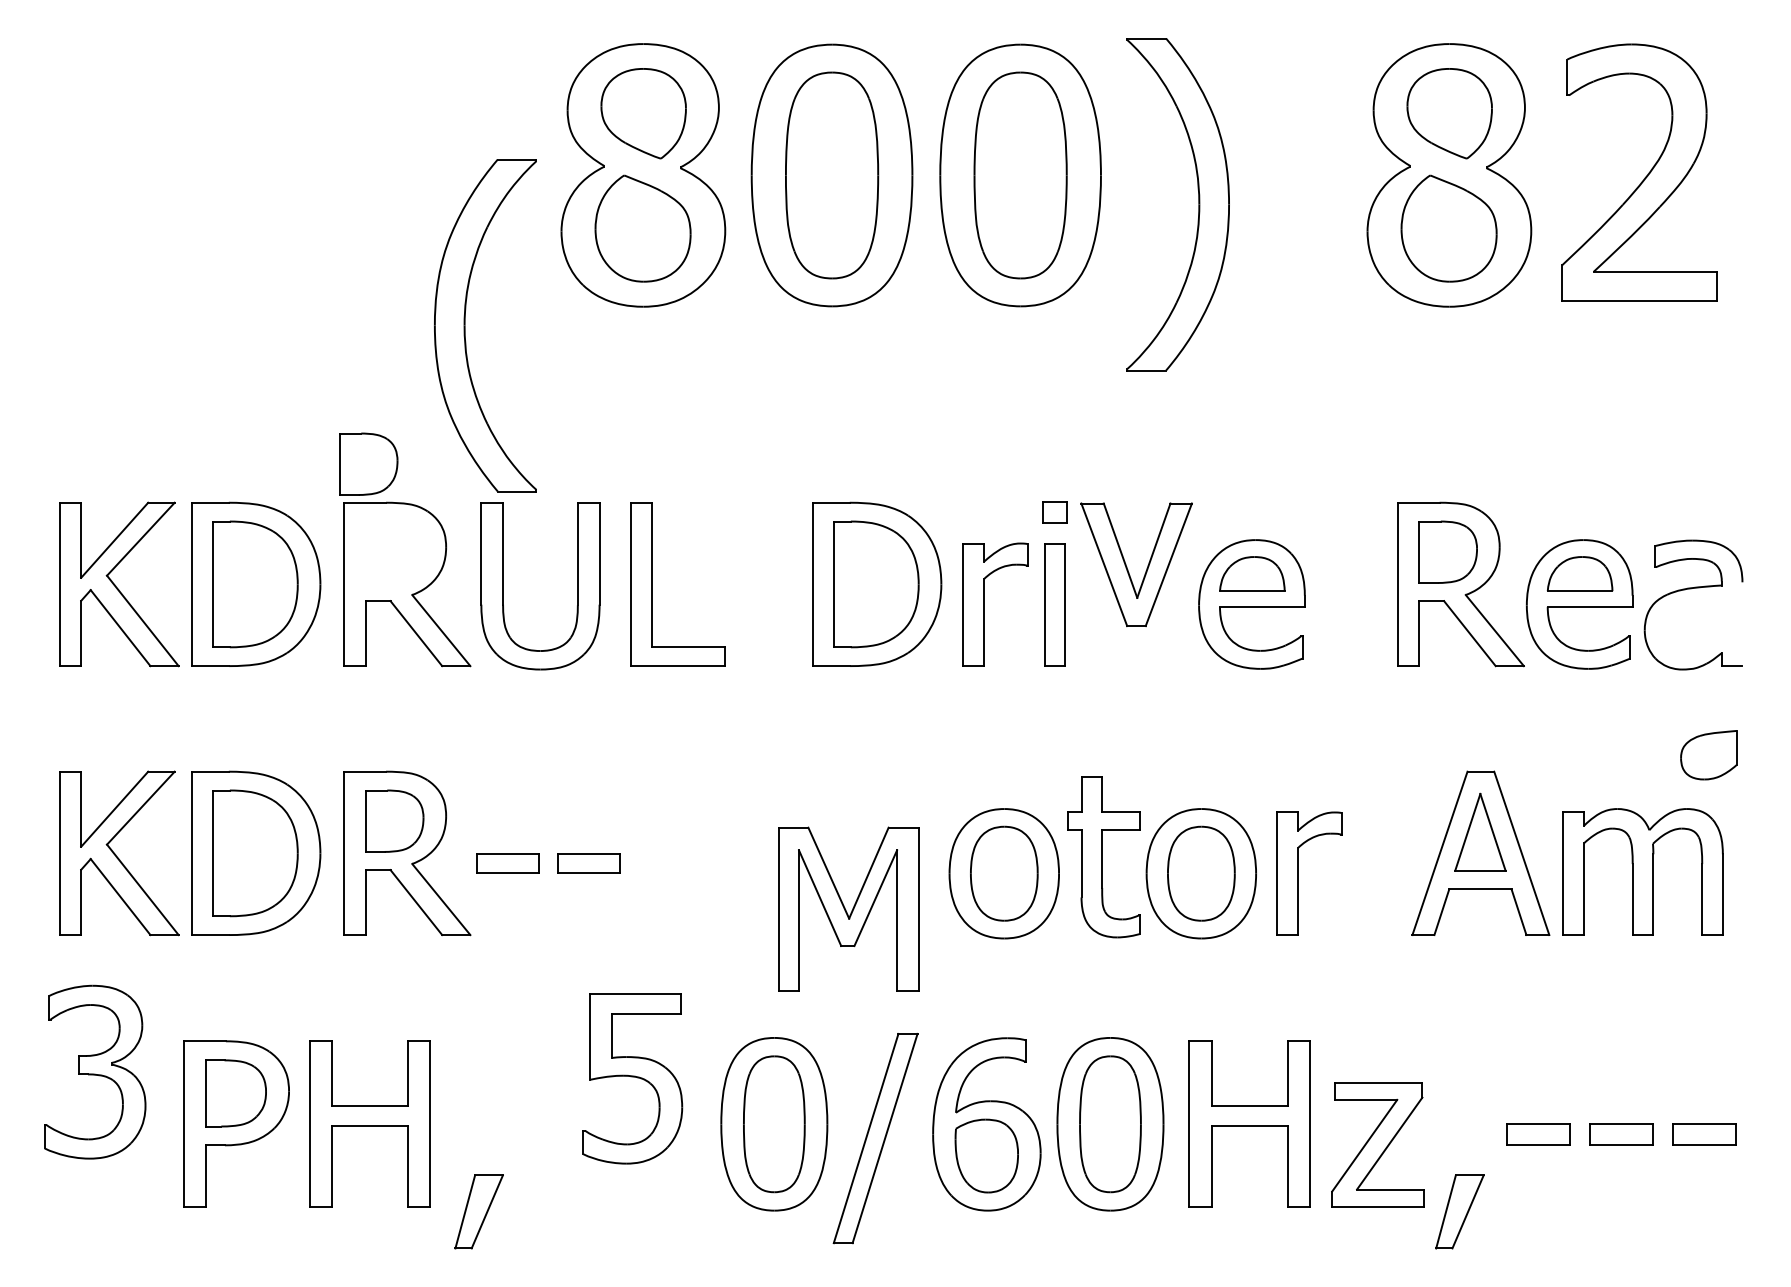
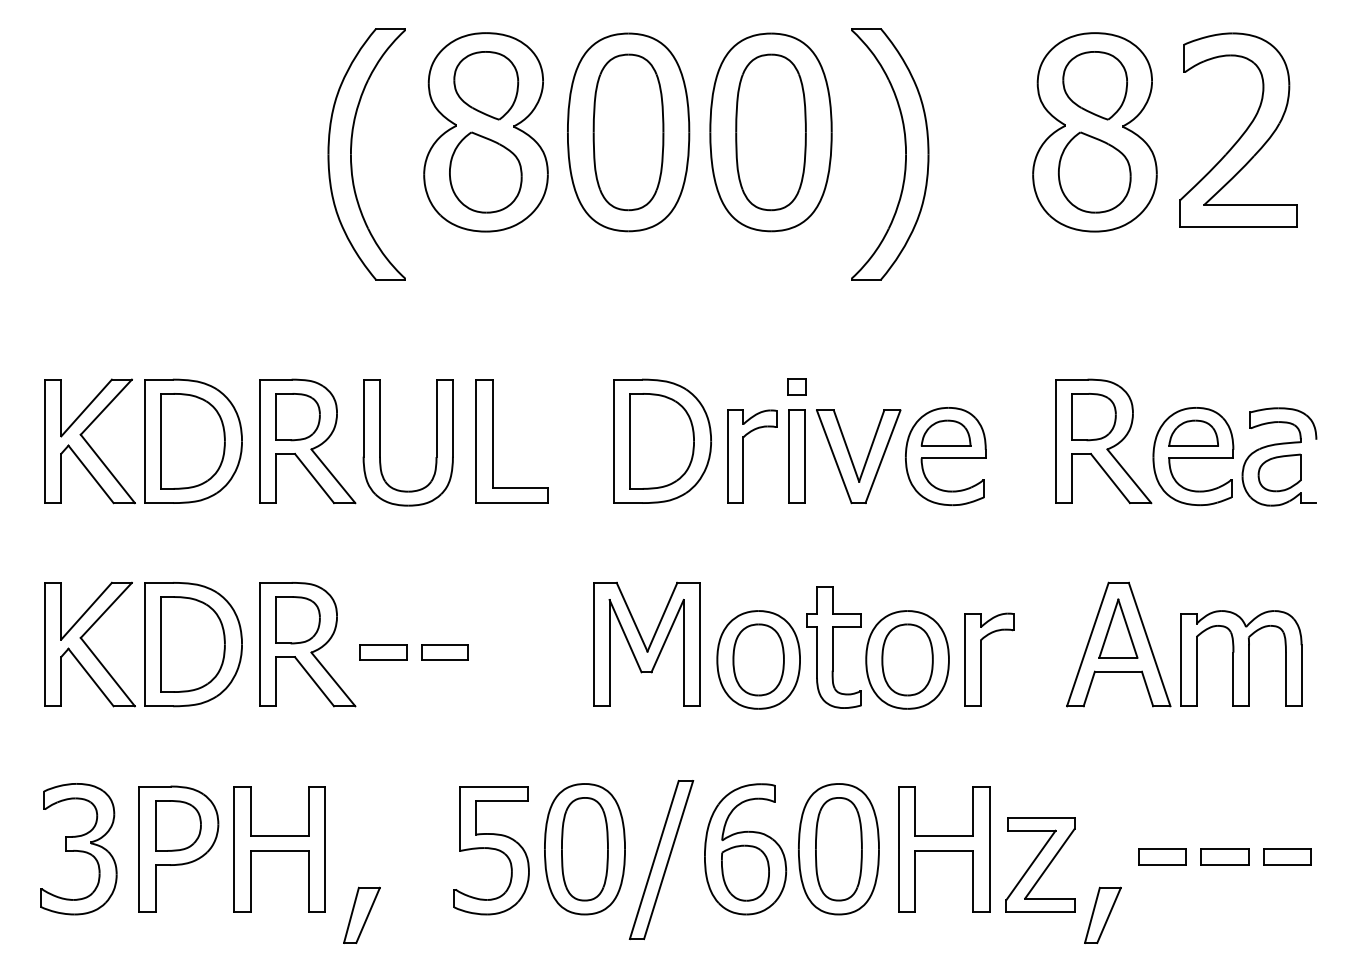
part: (465, 325) -> (351, 154), moved
part: (368, 463) -> (297, 416), moved
part: (1127, 566) -> (851, 458), moved
part: (1708, 755) -> (1279, 473), moved
part: (848, 908) -> (647, 643), moved
part: (95, 1071) -> (78, 848), moved
part: (632, 1078) -> (491, 850), moved

